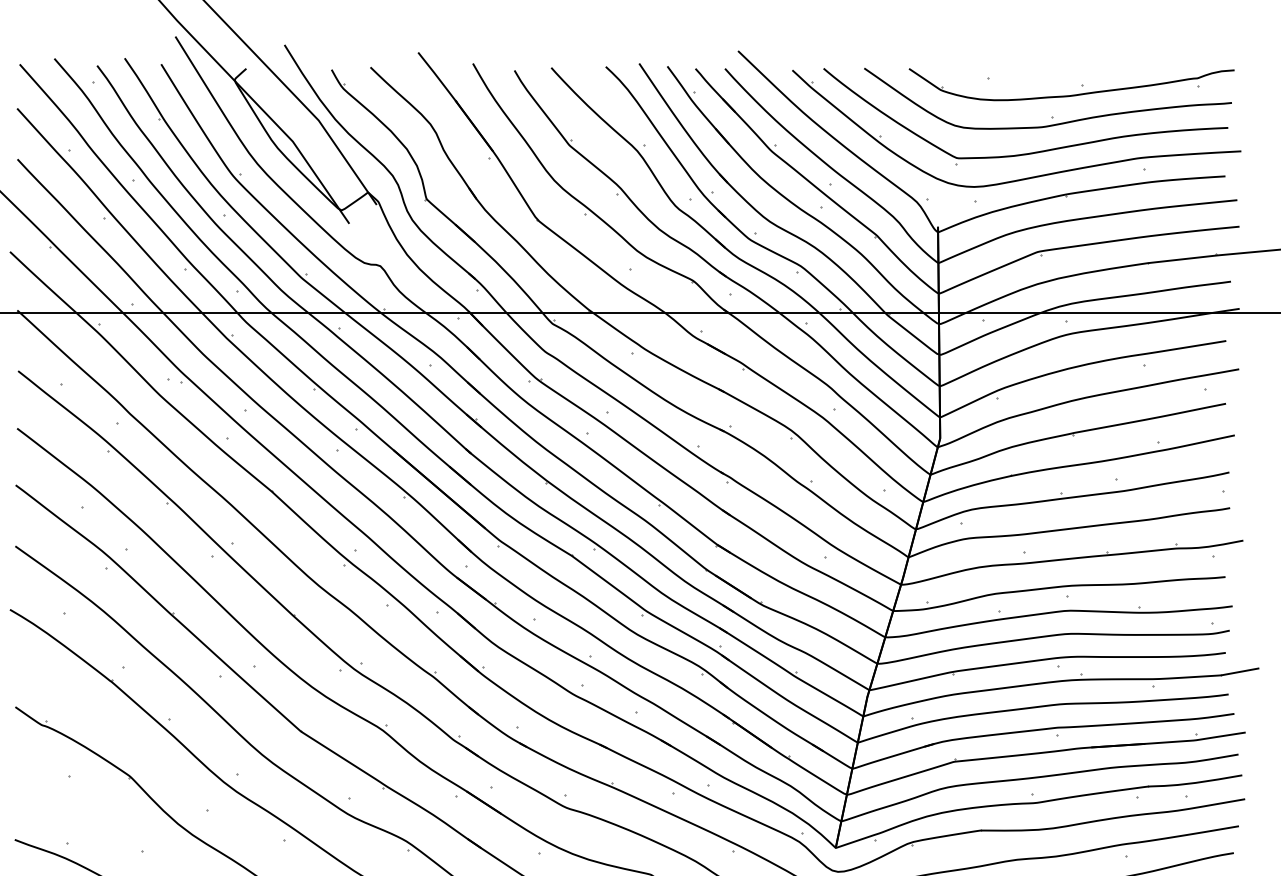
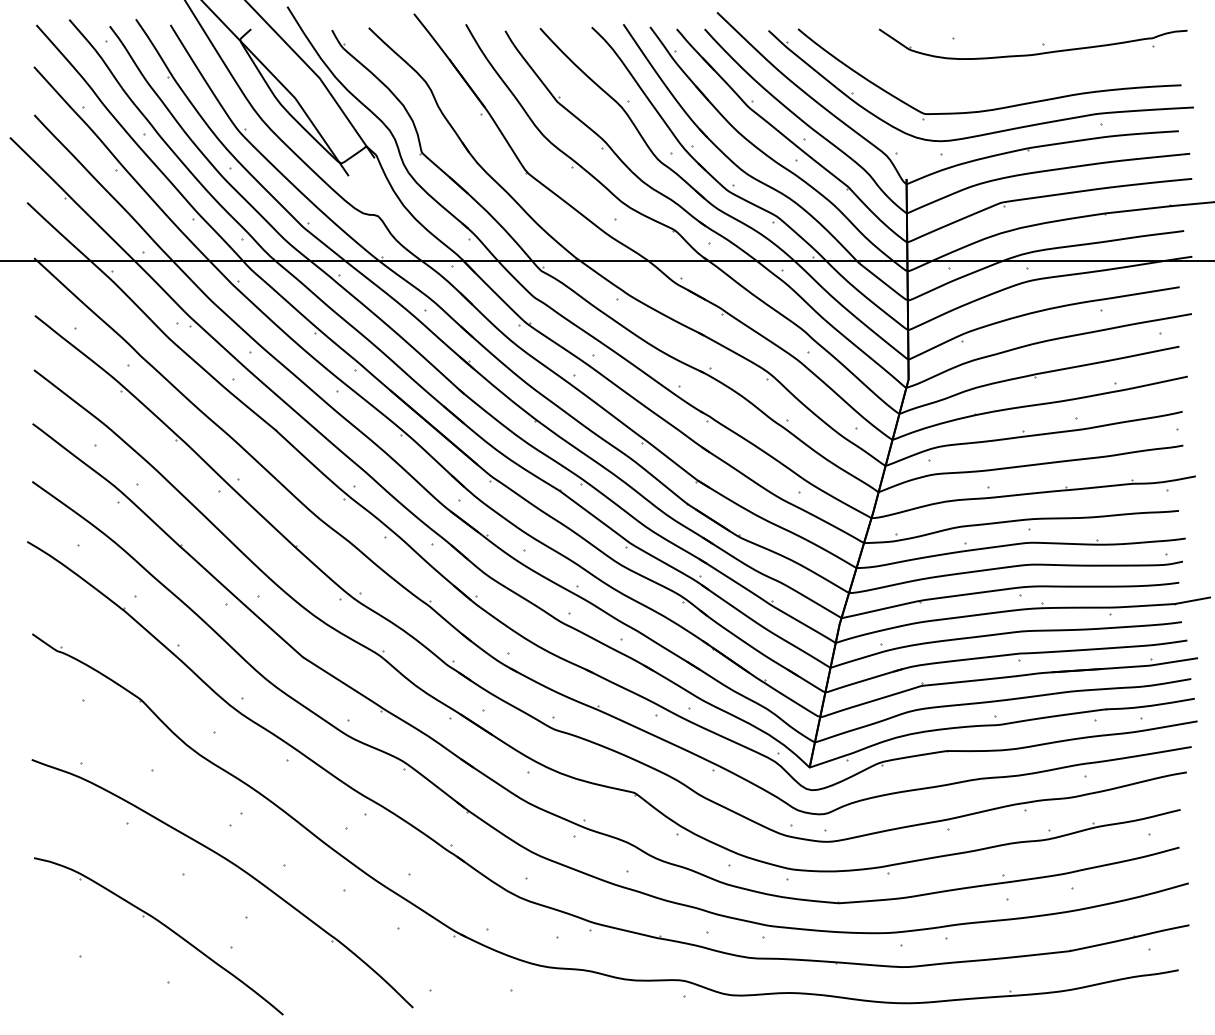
part: (1053, 116) -> (1015, 74), removed

